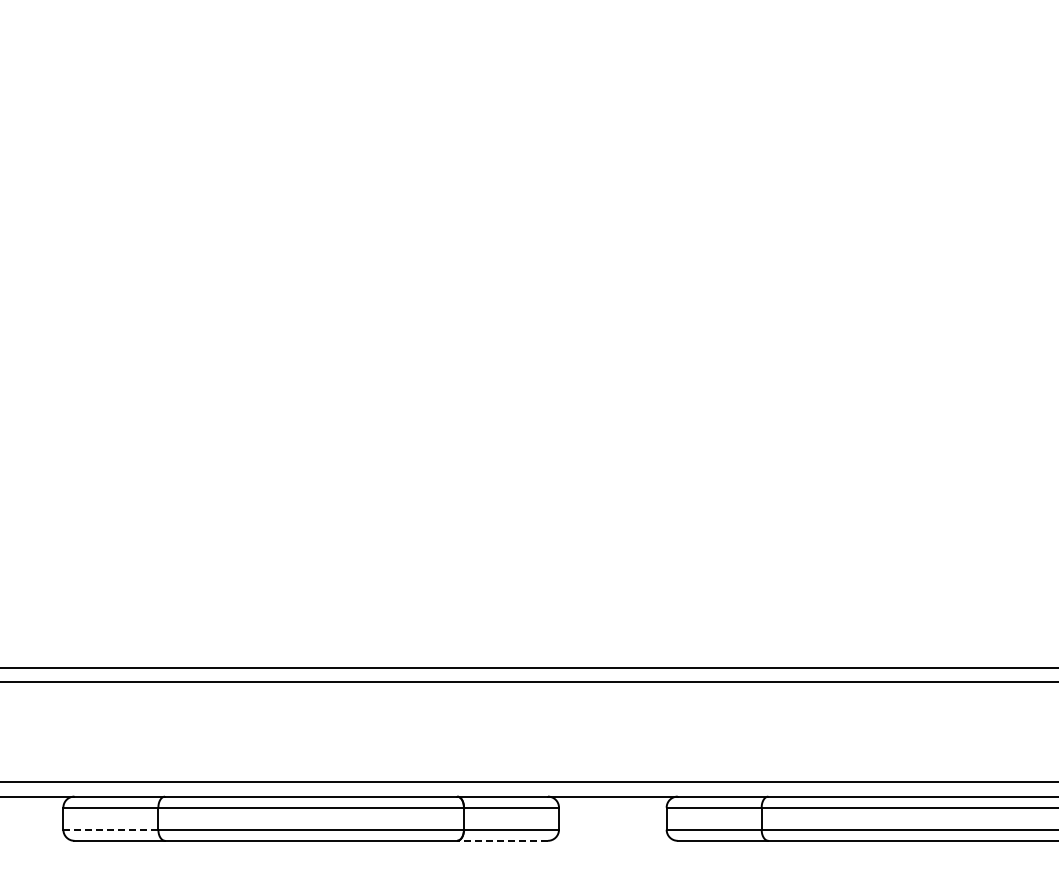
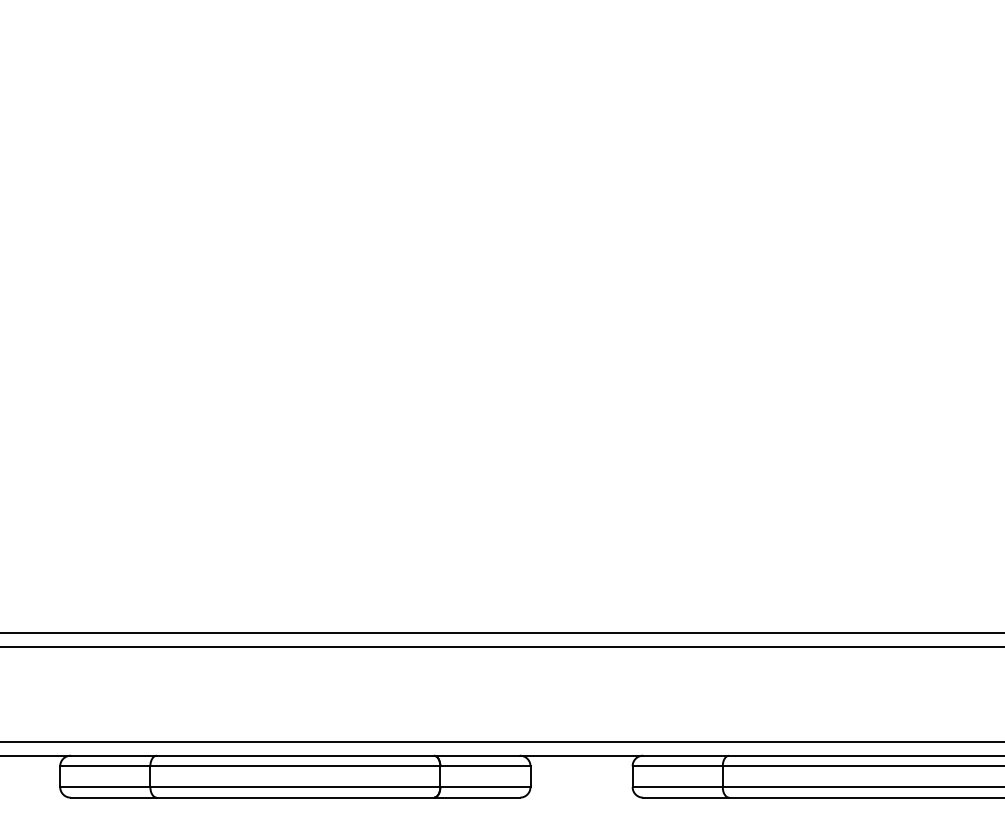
line: (110, 829) -> (104, 786), dashed -> solid
line: (502, 840) -> (476, 797), dashed -> solid

